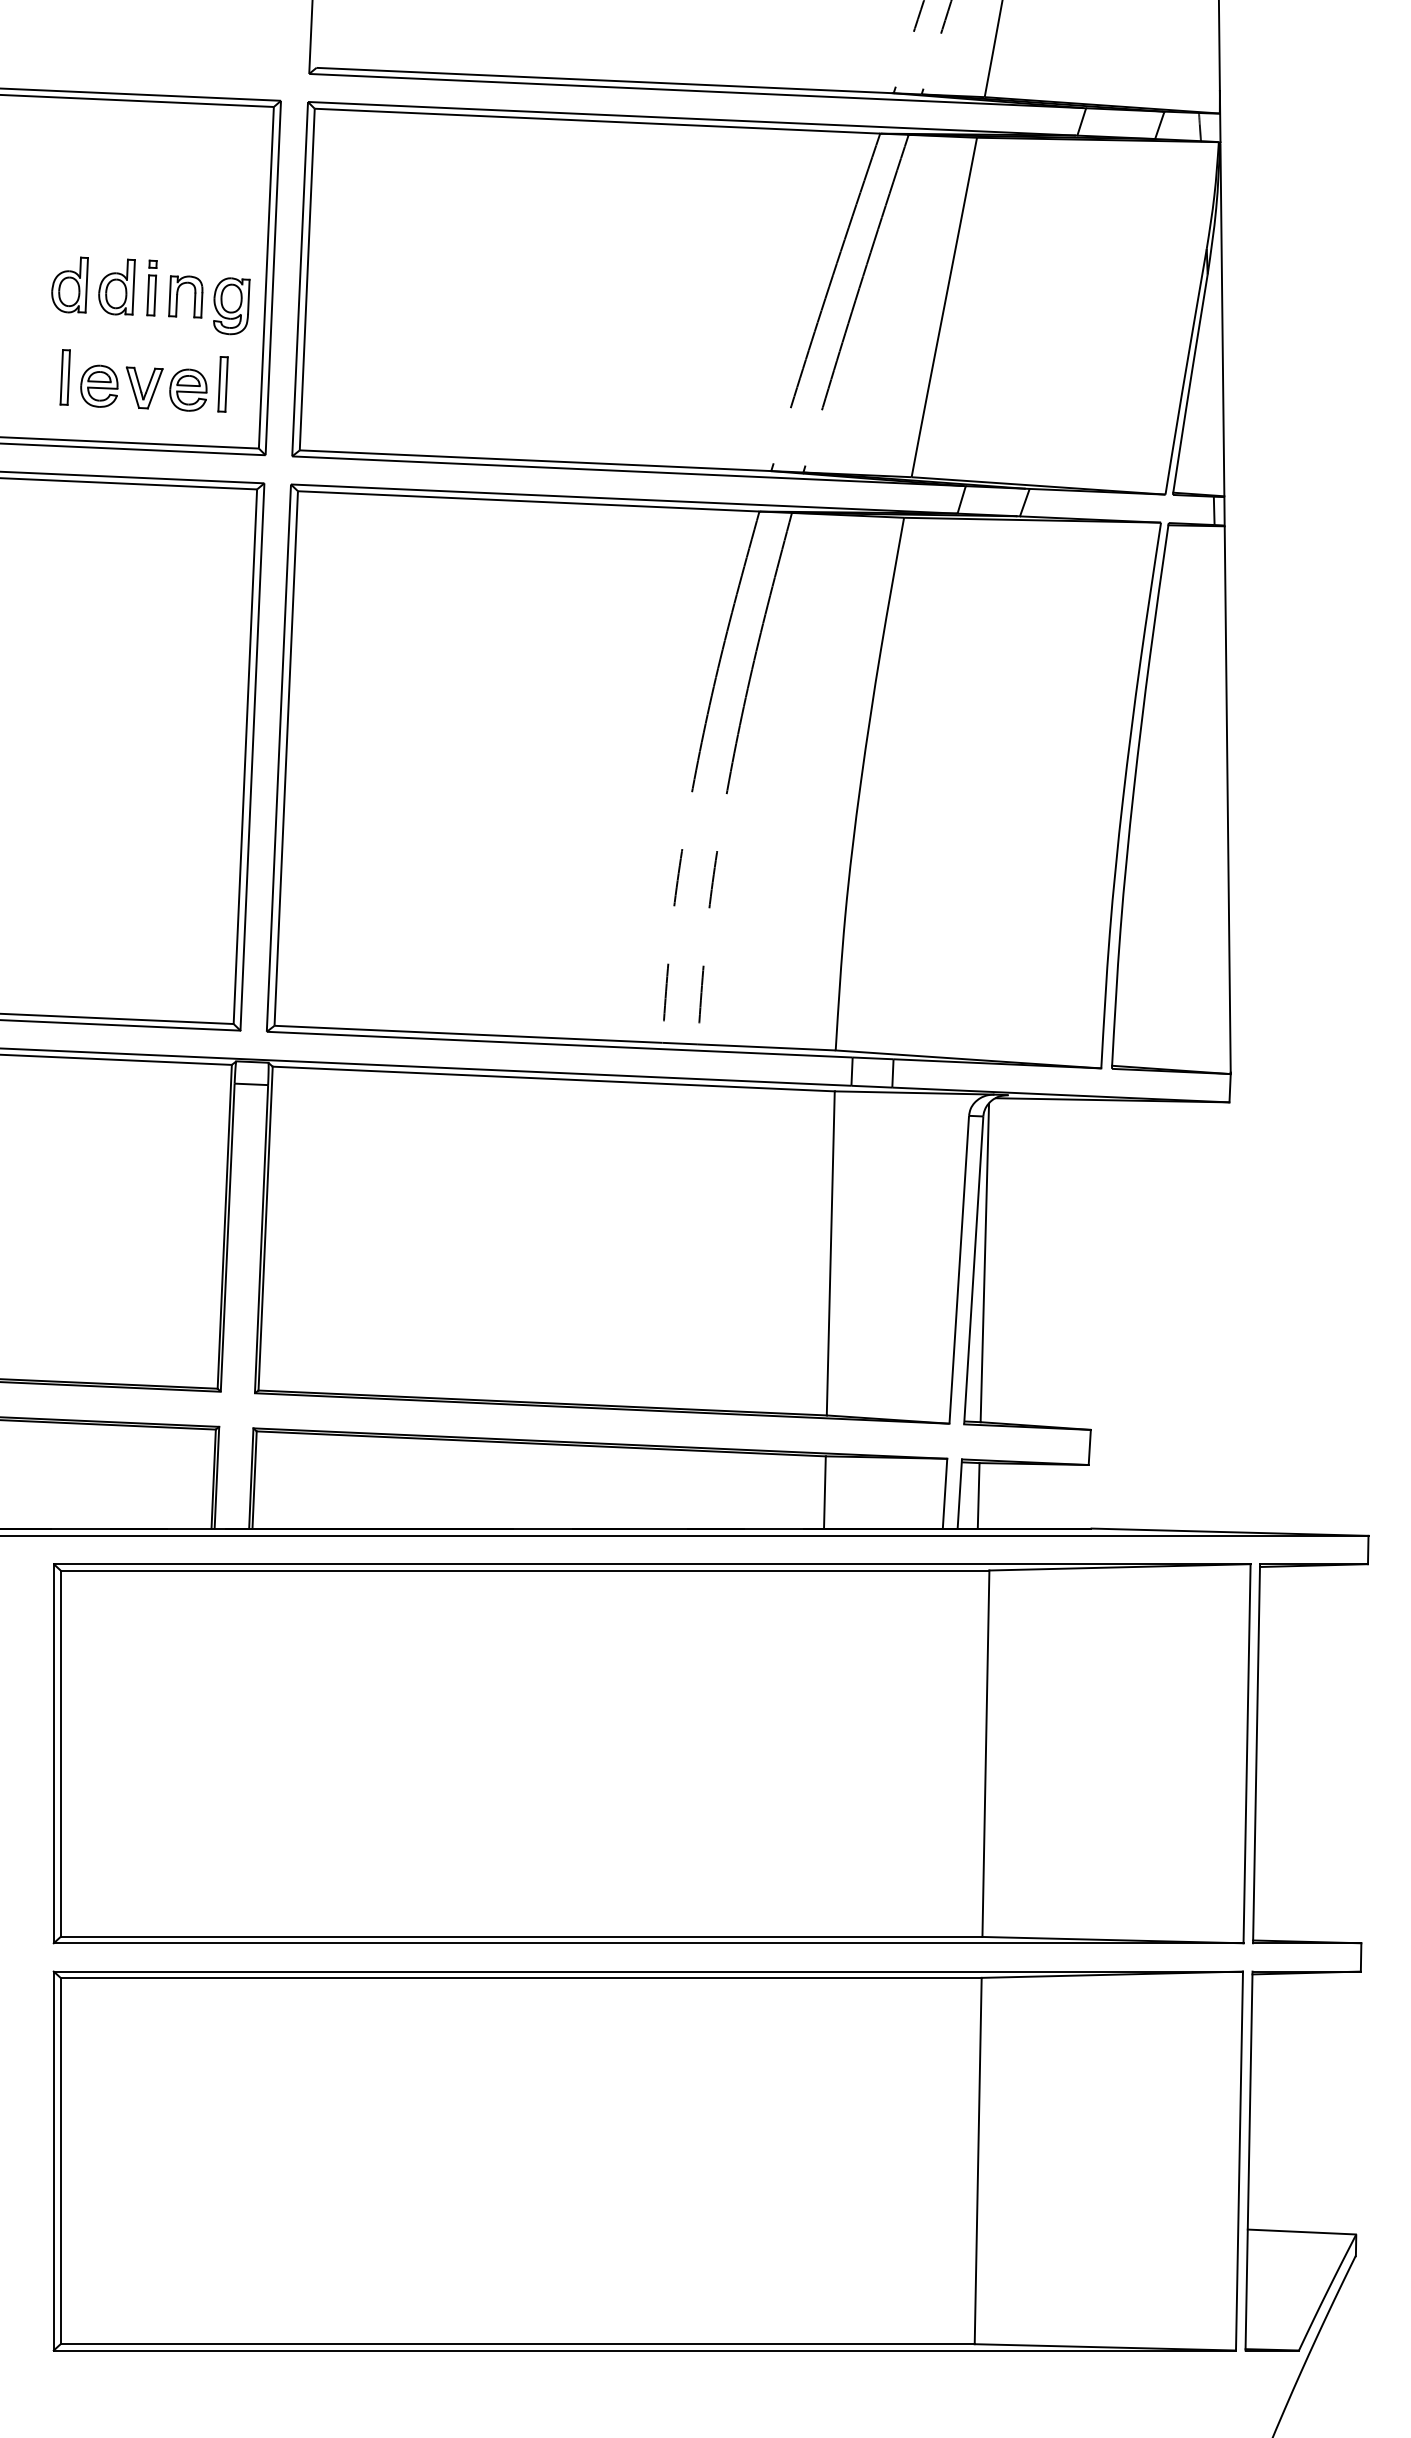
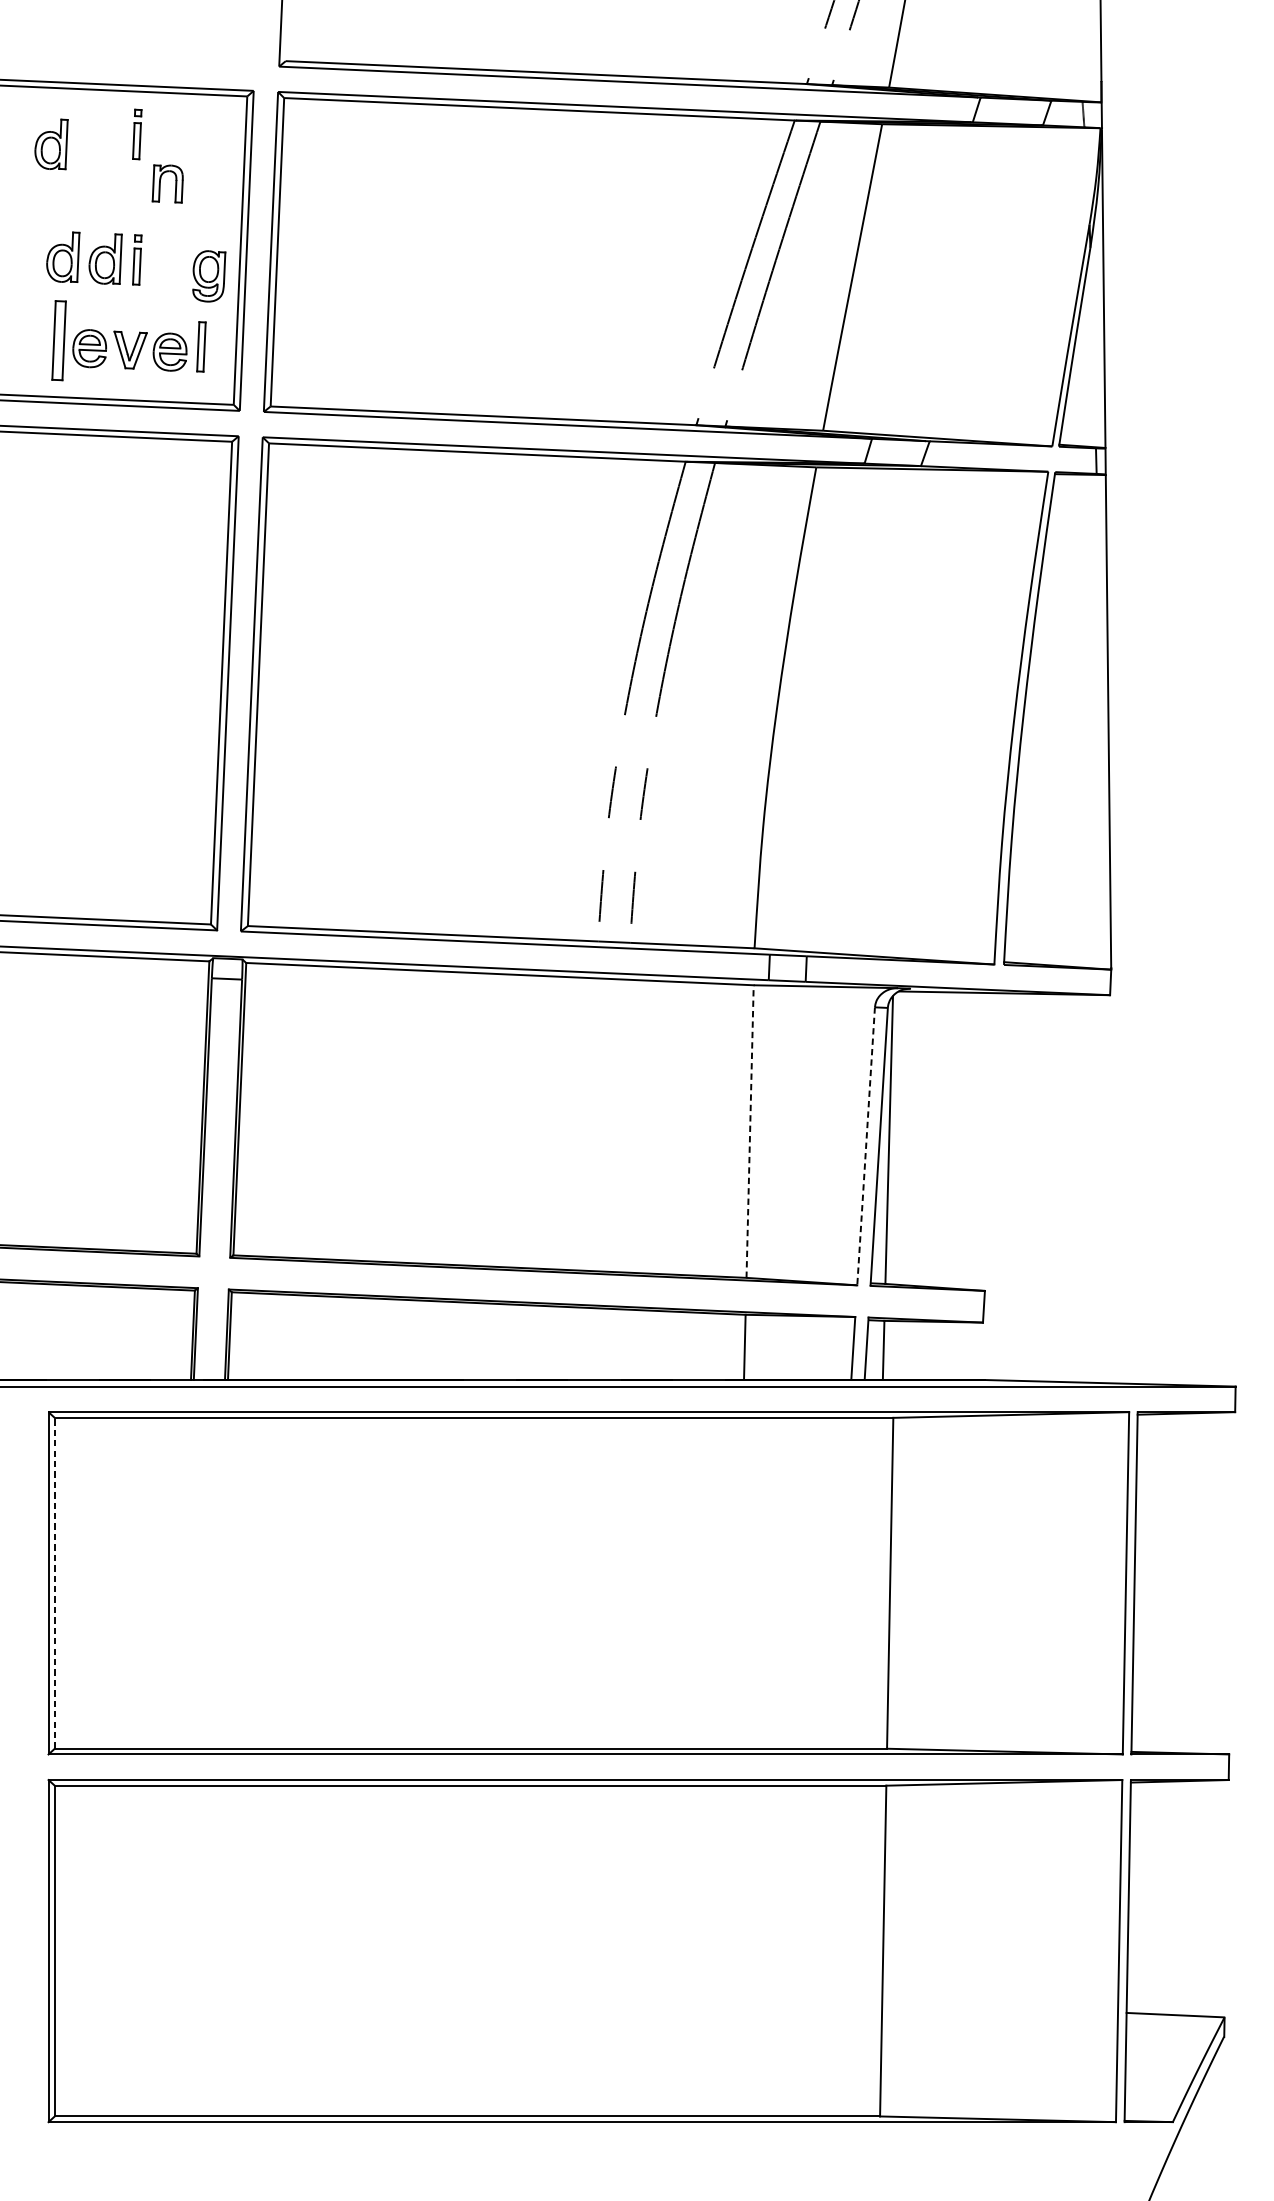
part: (151, 148) -> (136, 133), added
part: (56, 159) -> (51, 143), added
part: (178, 294) -> (161, 181), moved
part: (64, 377) -> (58, 340), size x1.6
line: (830, 1252) -> (749, 1130), solid -> dashed
line: (959, 1269) -> (866, 1146), solid -> dashed
line: (60, 1753) -> (54, 1583), solid -> dashed

